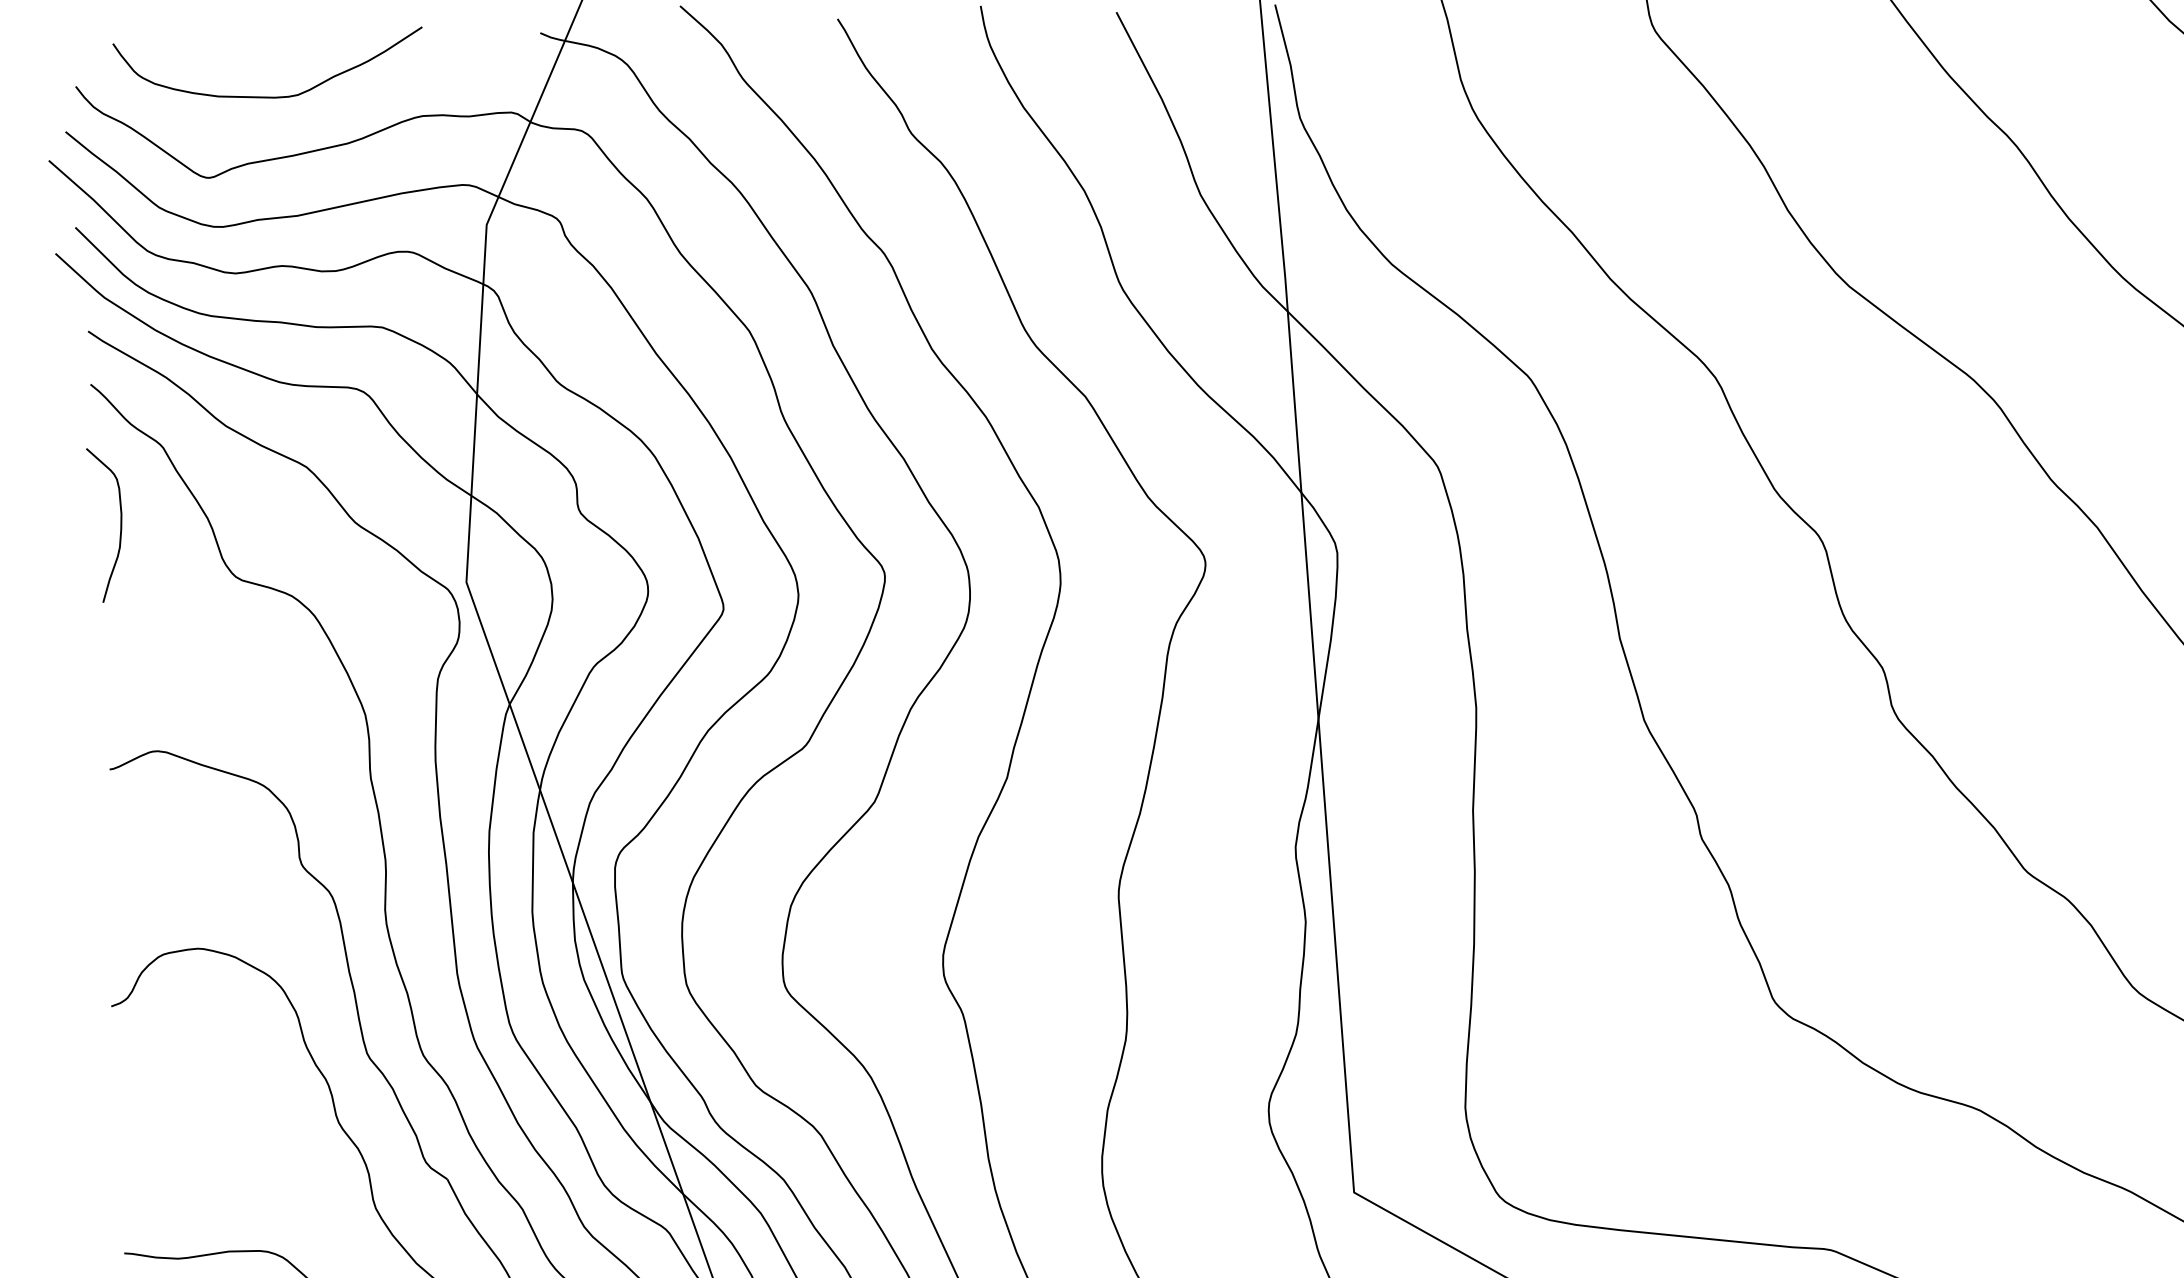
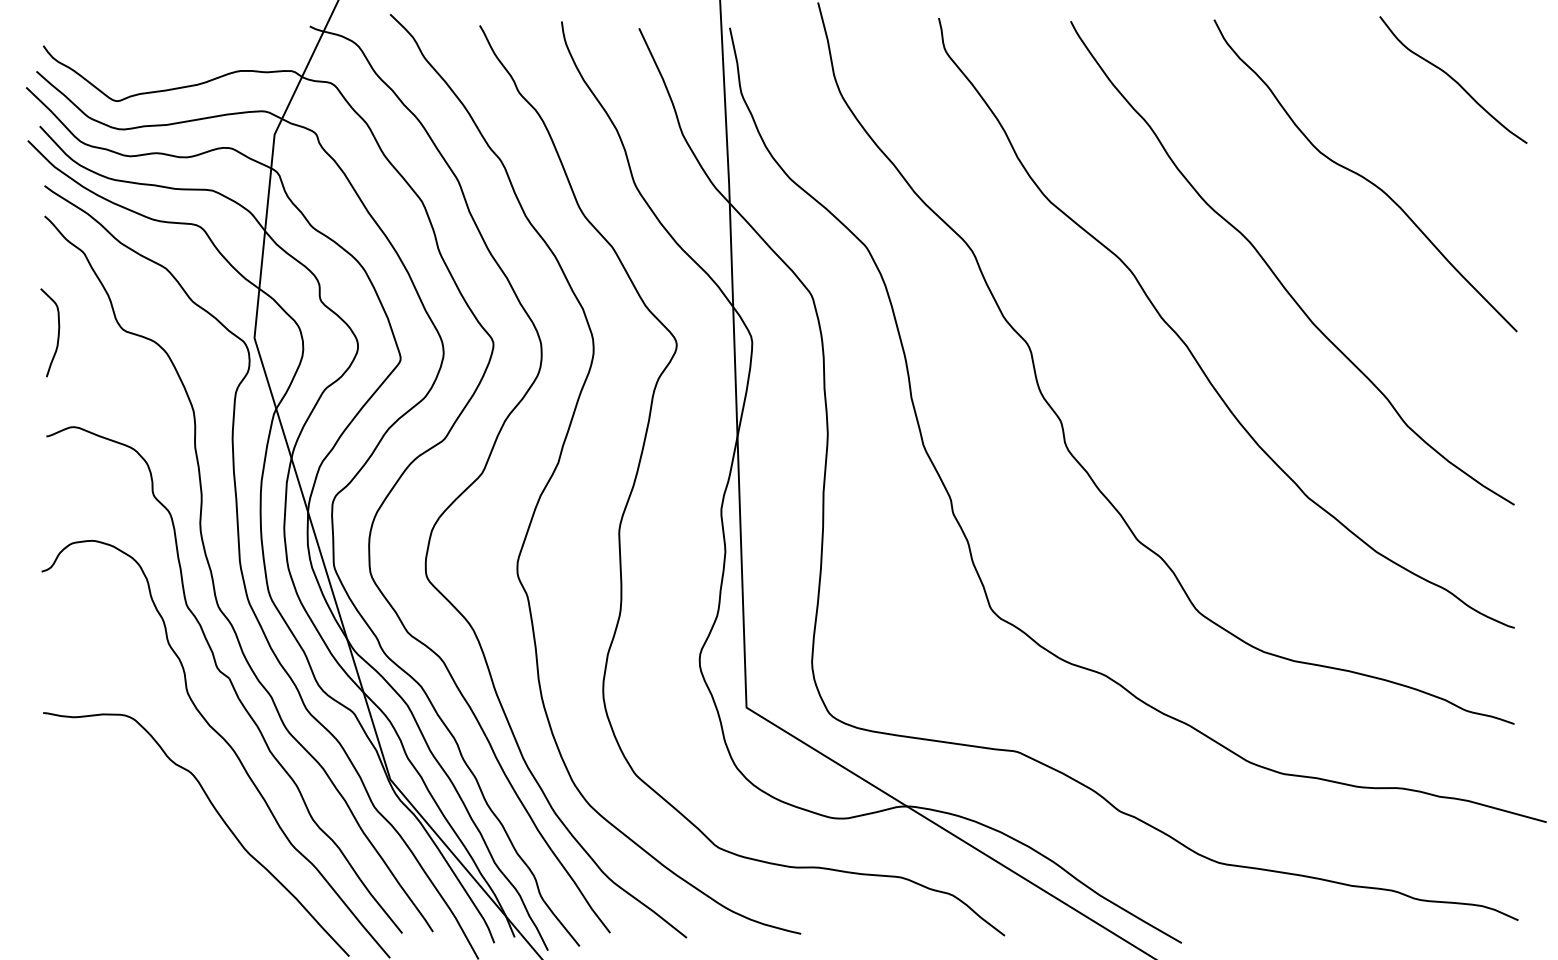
curve: (269, 95) -> (153, 55), removed
curve: (118, 527) -> (57, 334), moved

